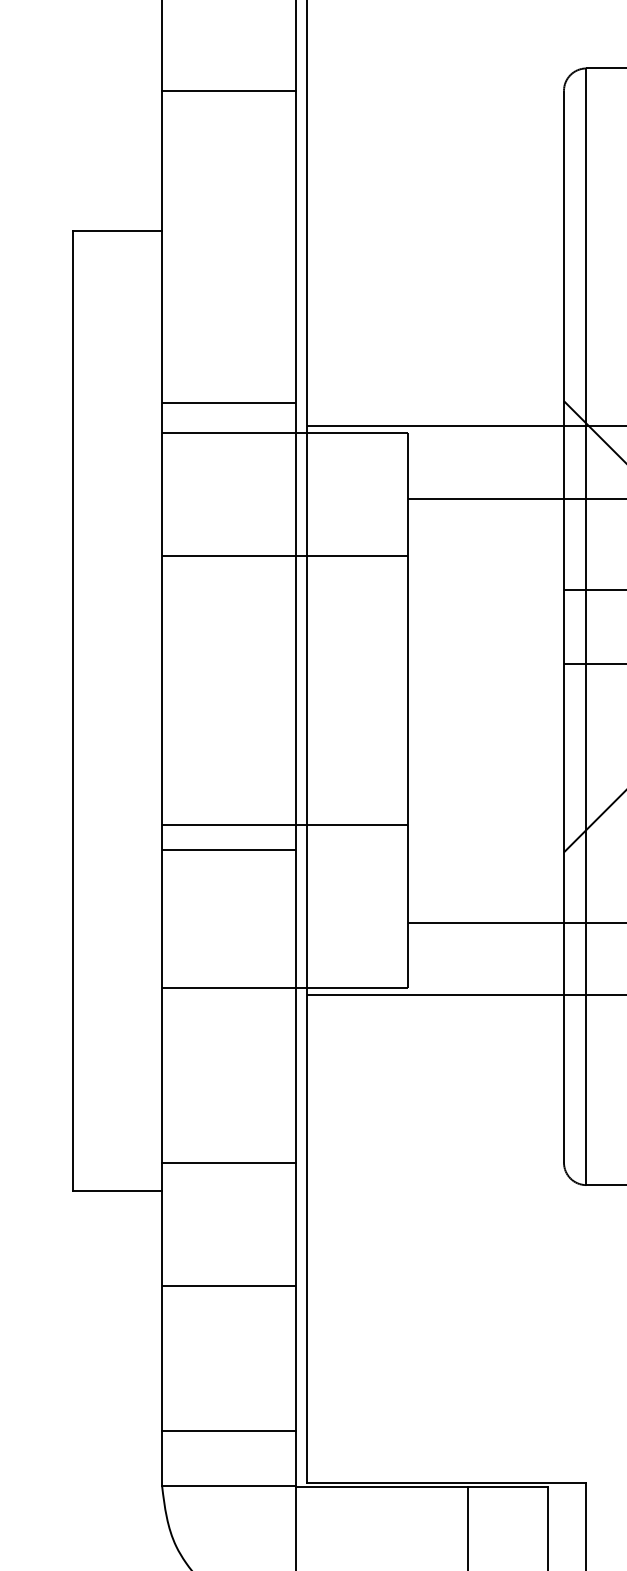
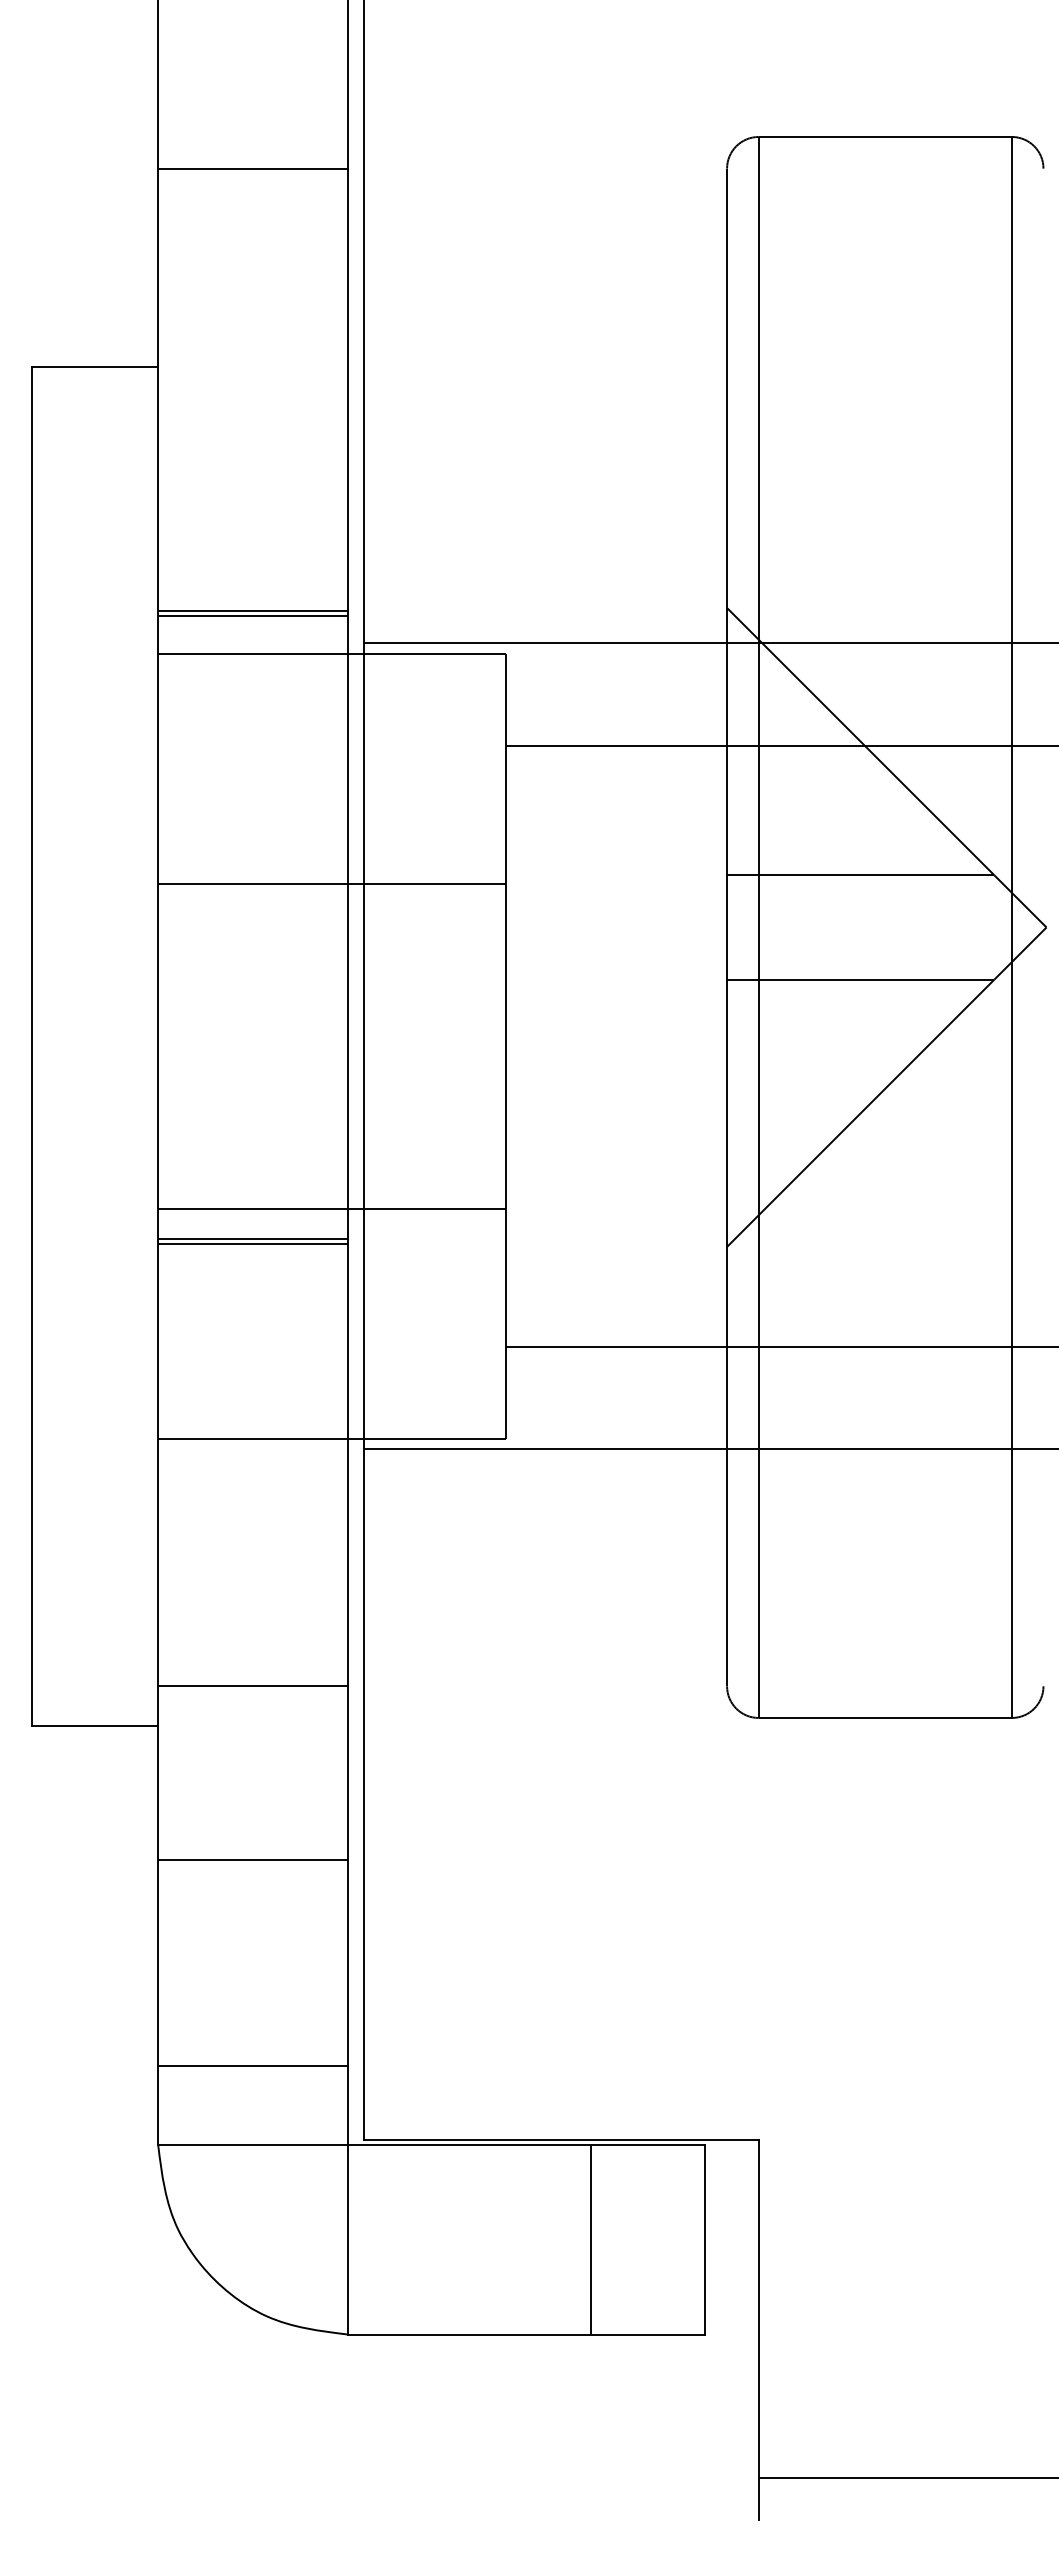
line: (228, 406) -> (252, 615), added
line: (284, 555) -> (331, 883), moved
line: (228, 846) -> (252, 1238), added

